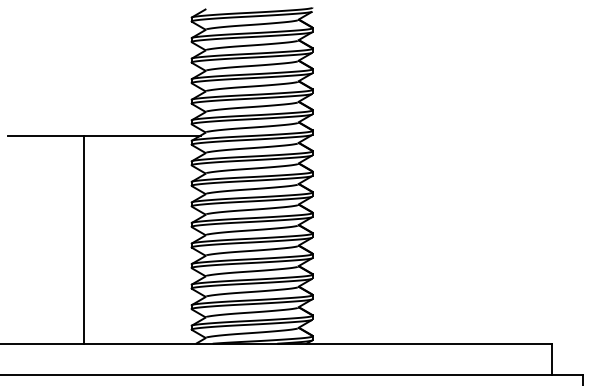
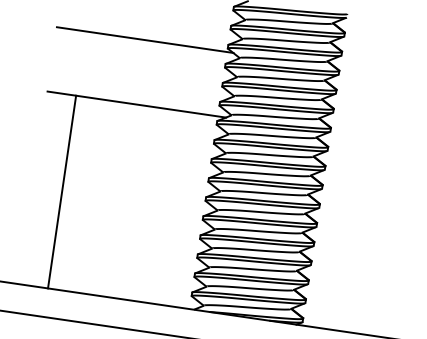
line: (102, 66) -> (144, 40), added
line: (83, 239) -> (62, 191), moved

